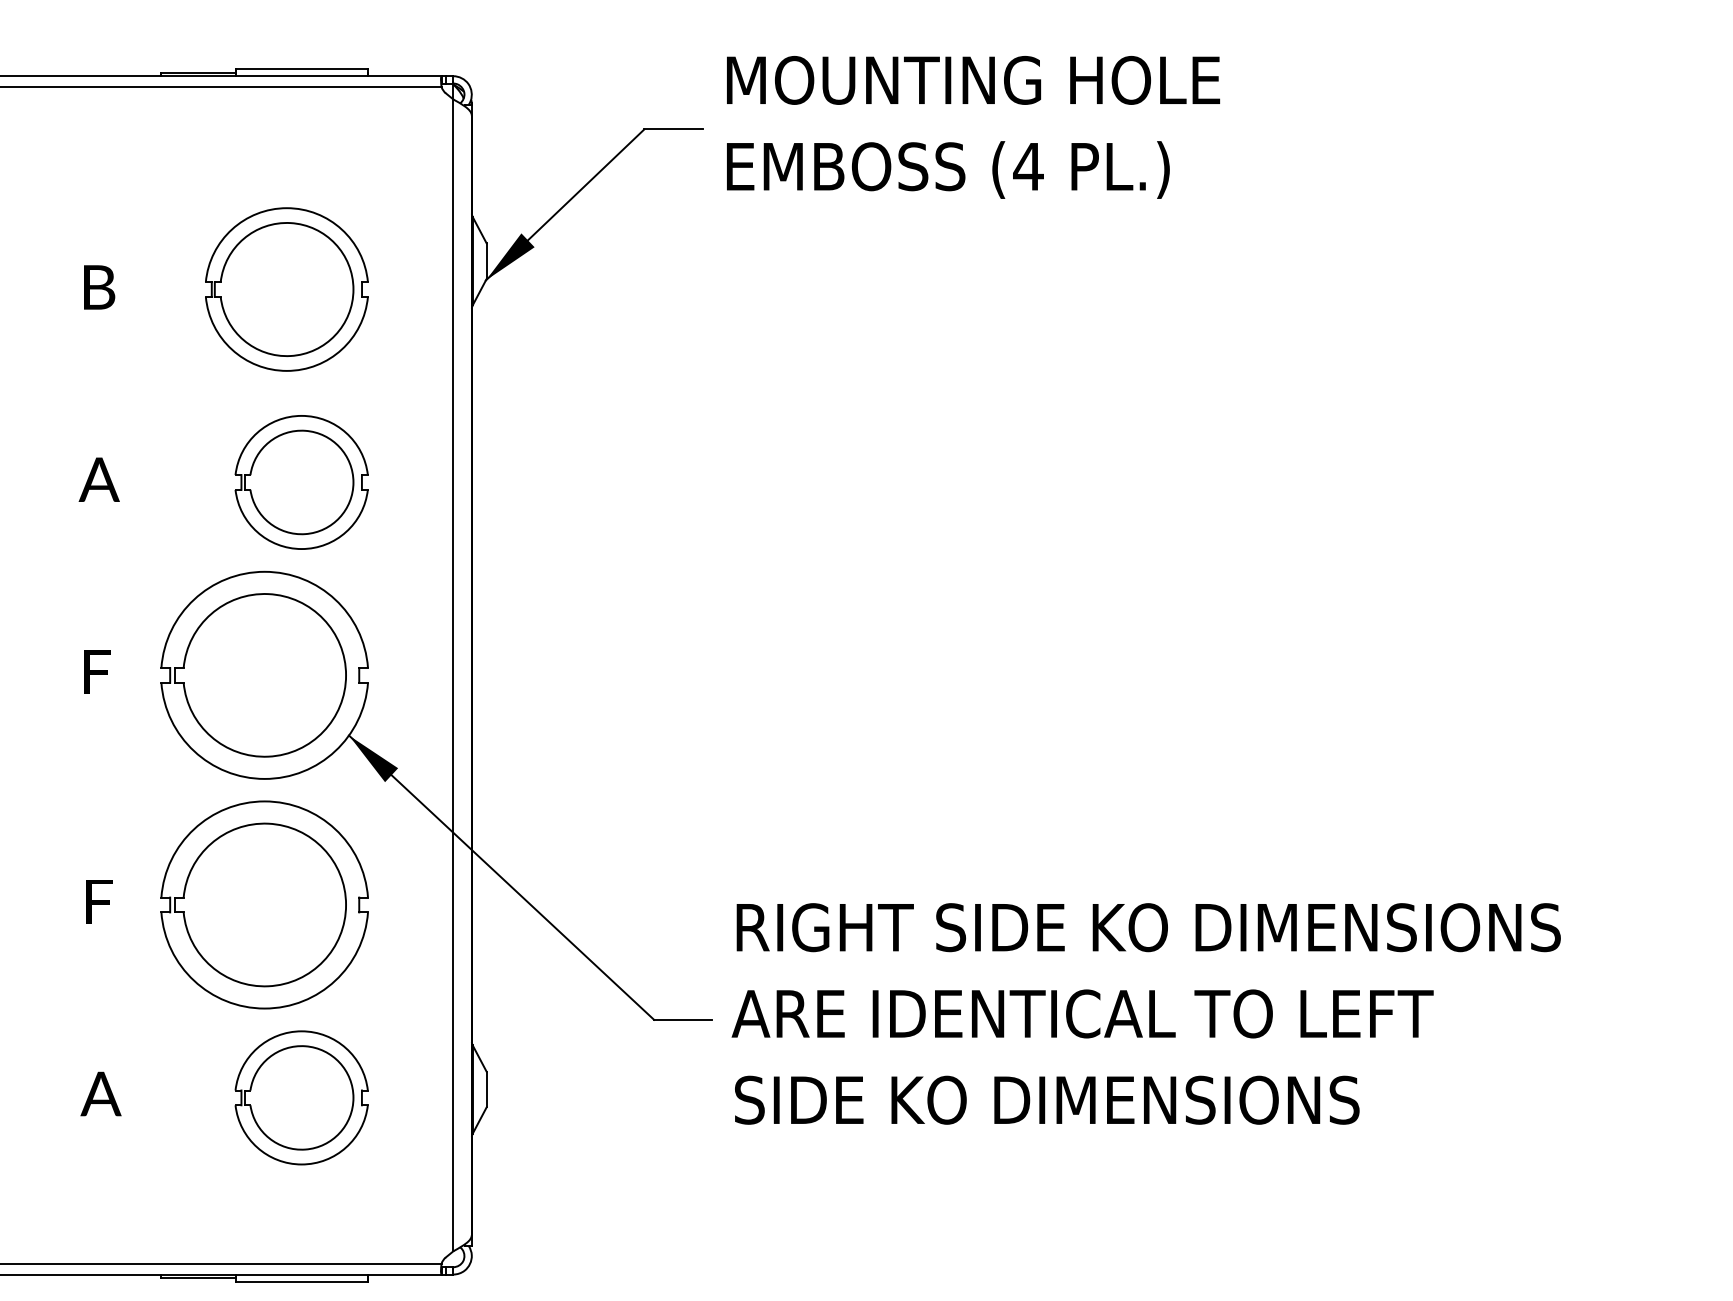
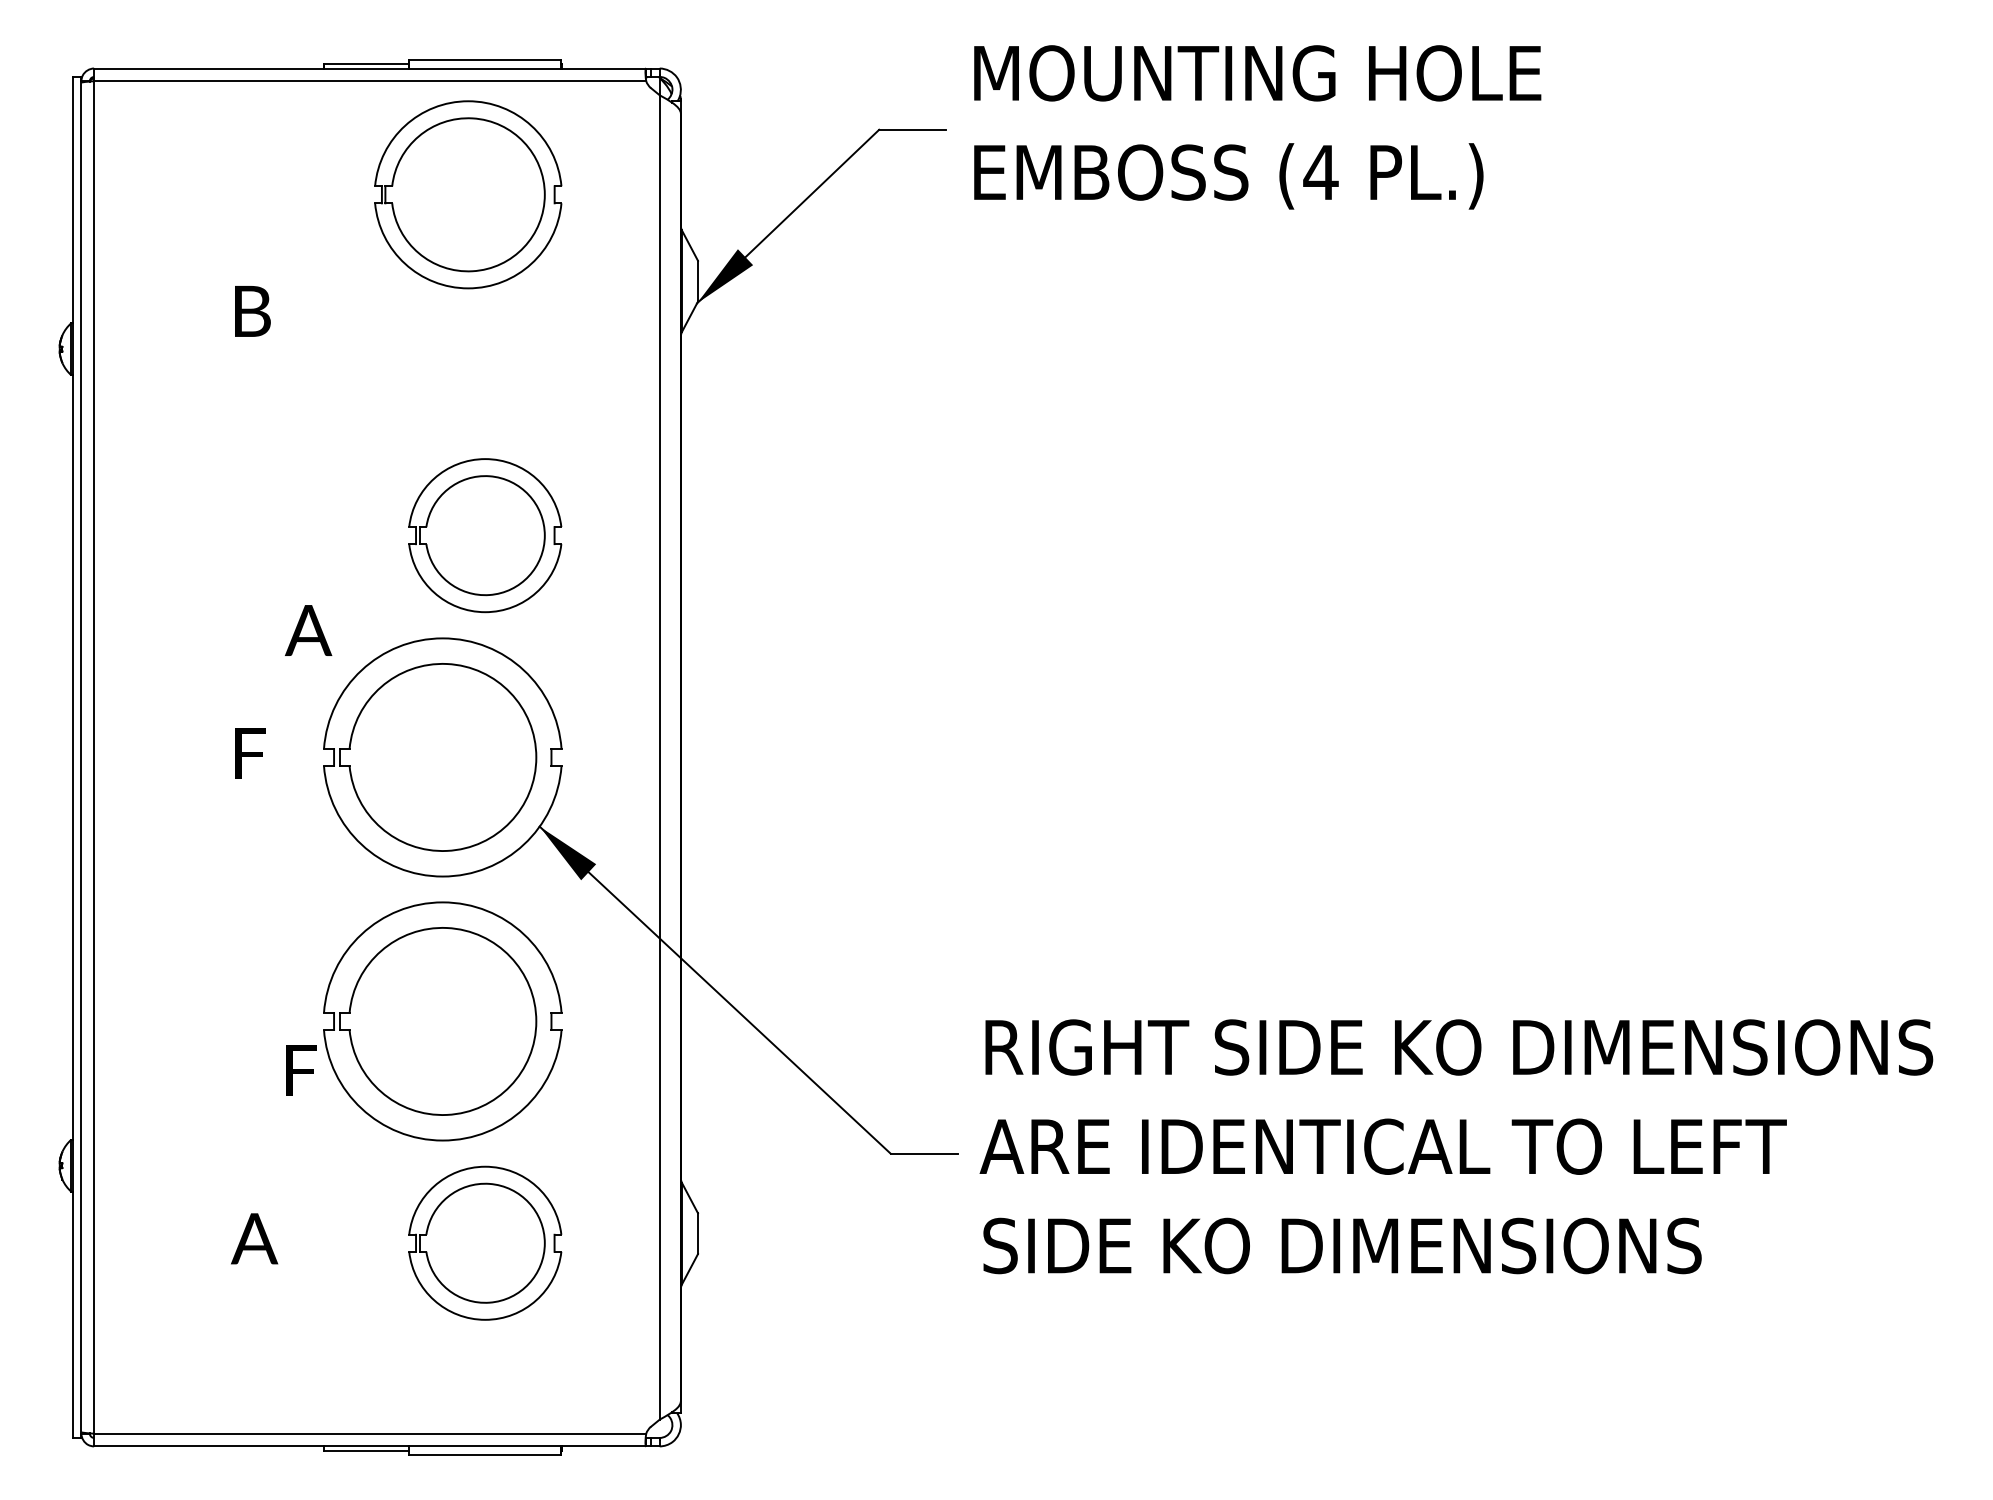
part: (287, 289) -> (468, 194), moved
text: (99, 479) -> (308, 630), moved
text: (99, 901) -> (301, 1070), moved

